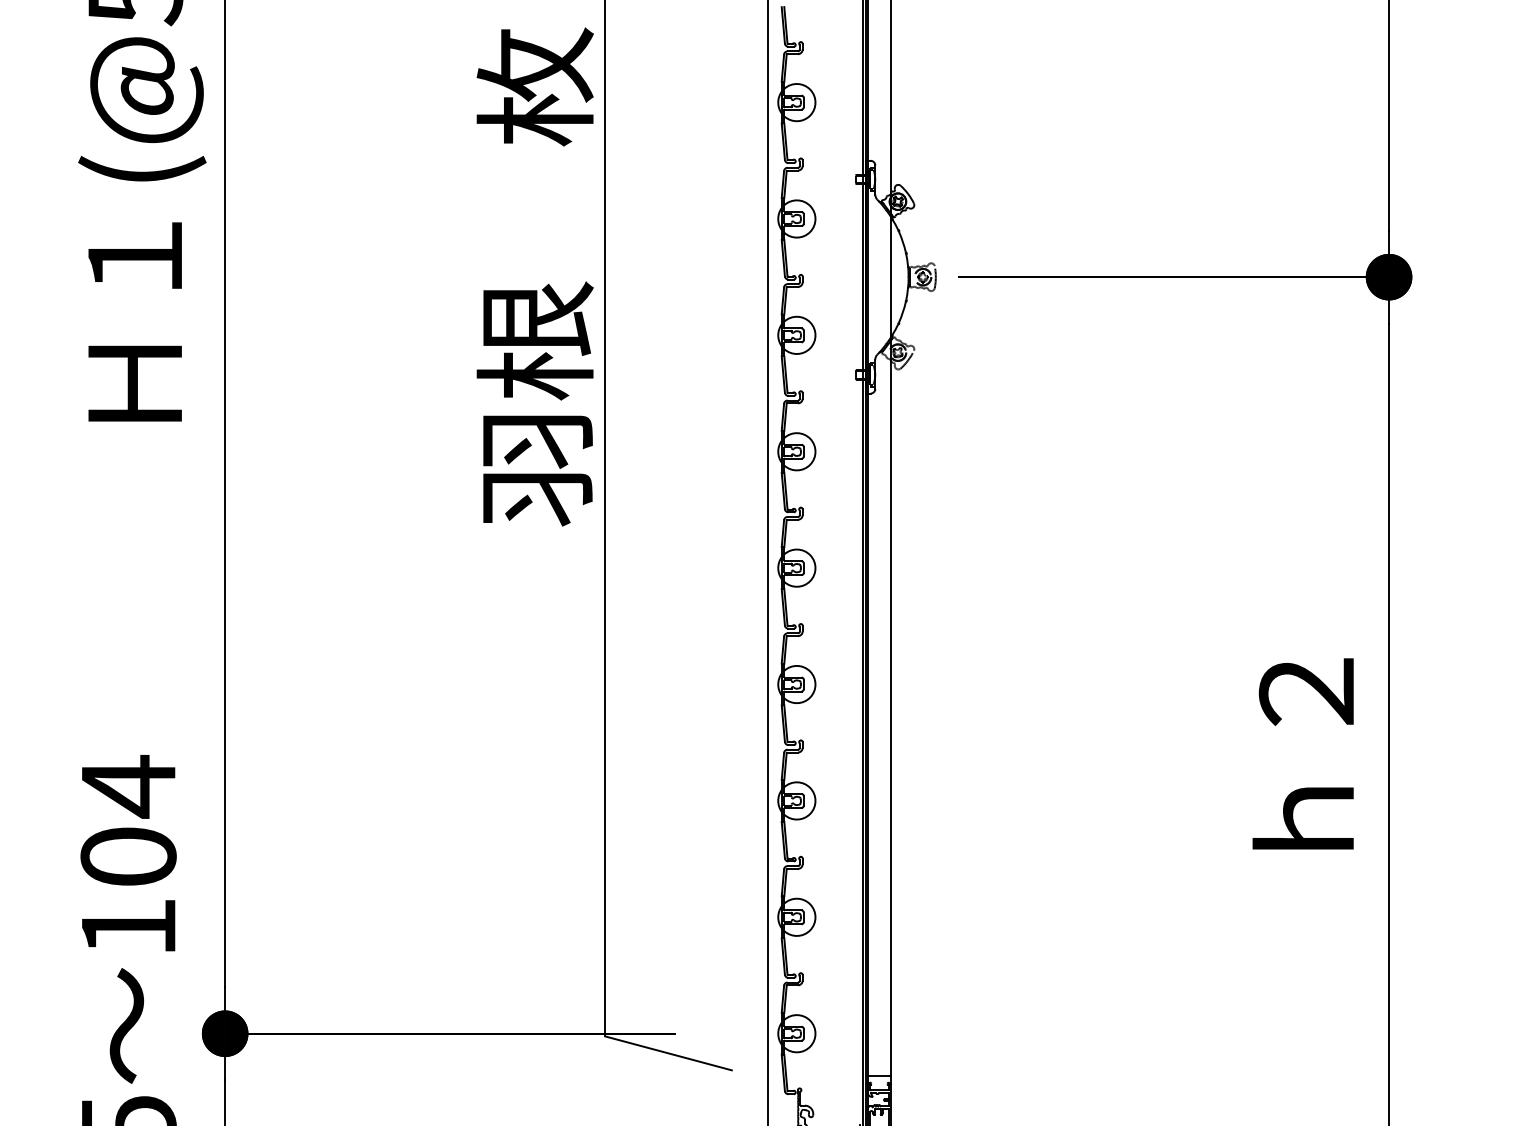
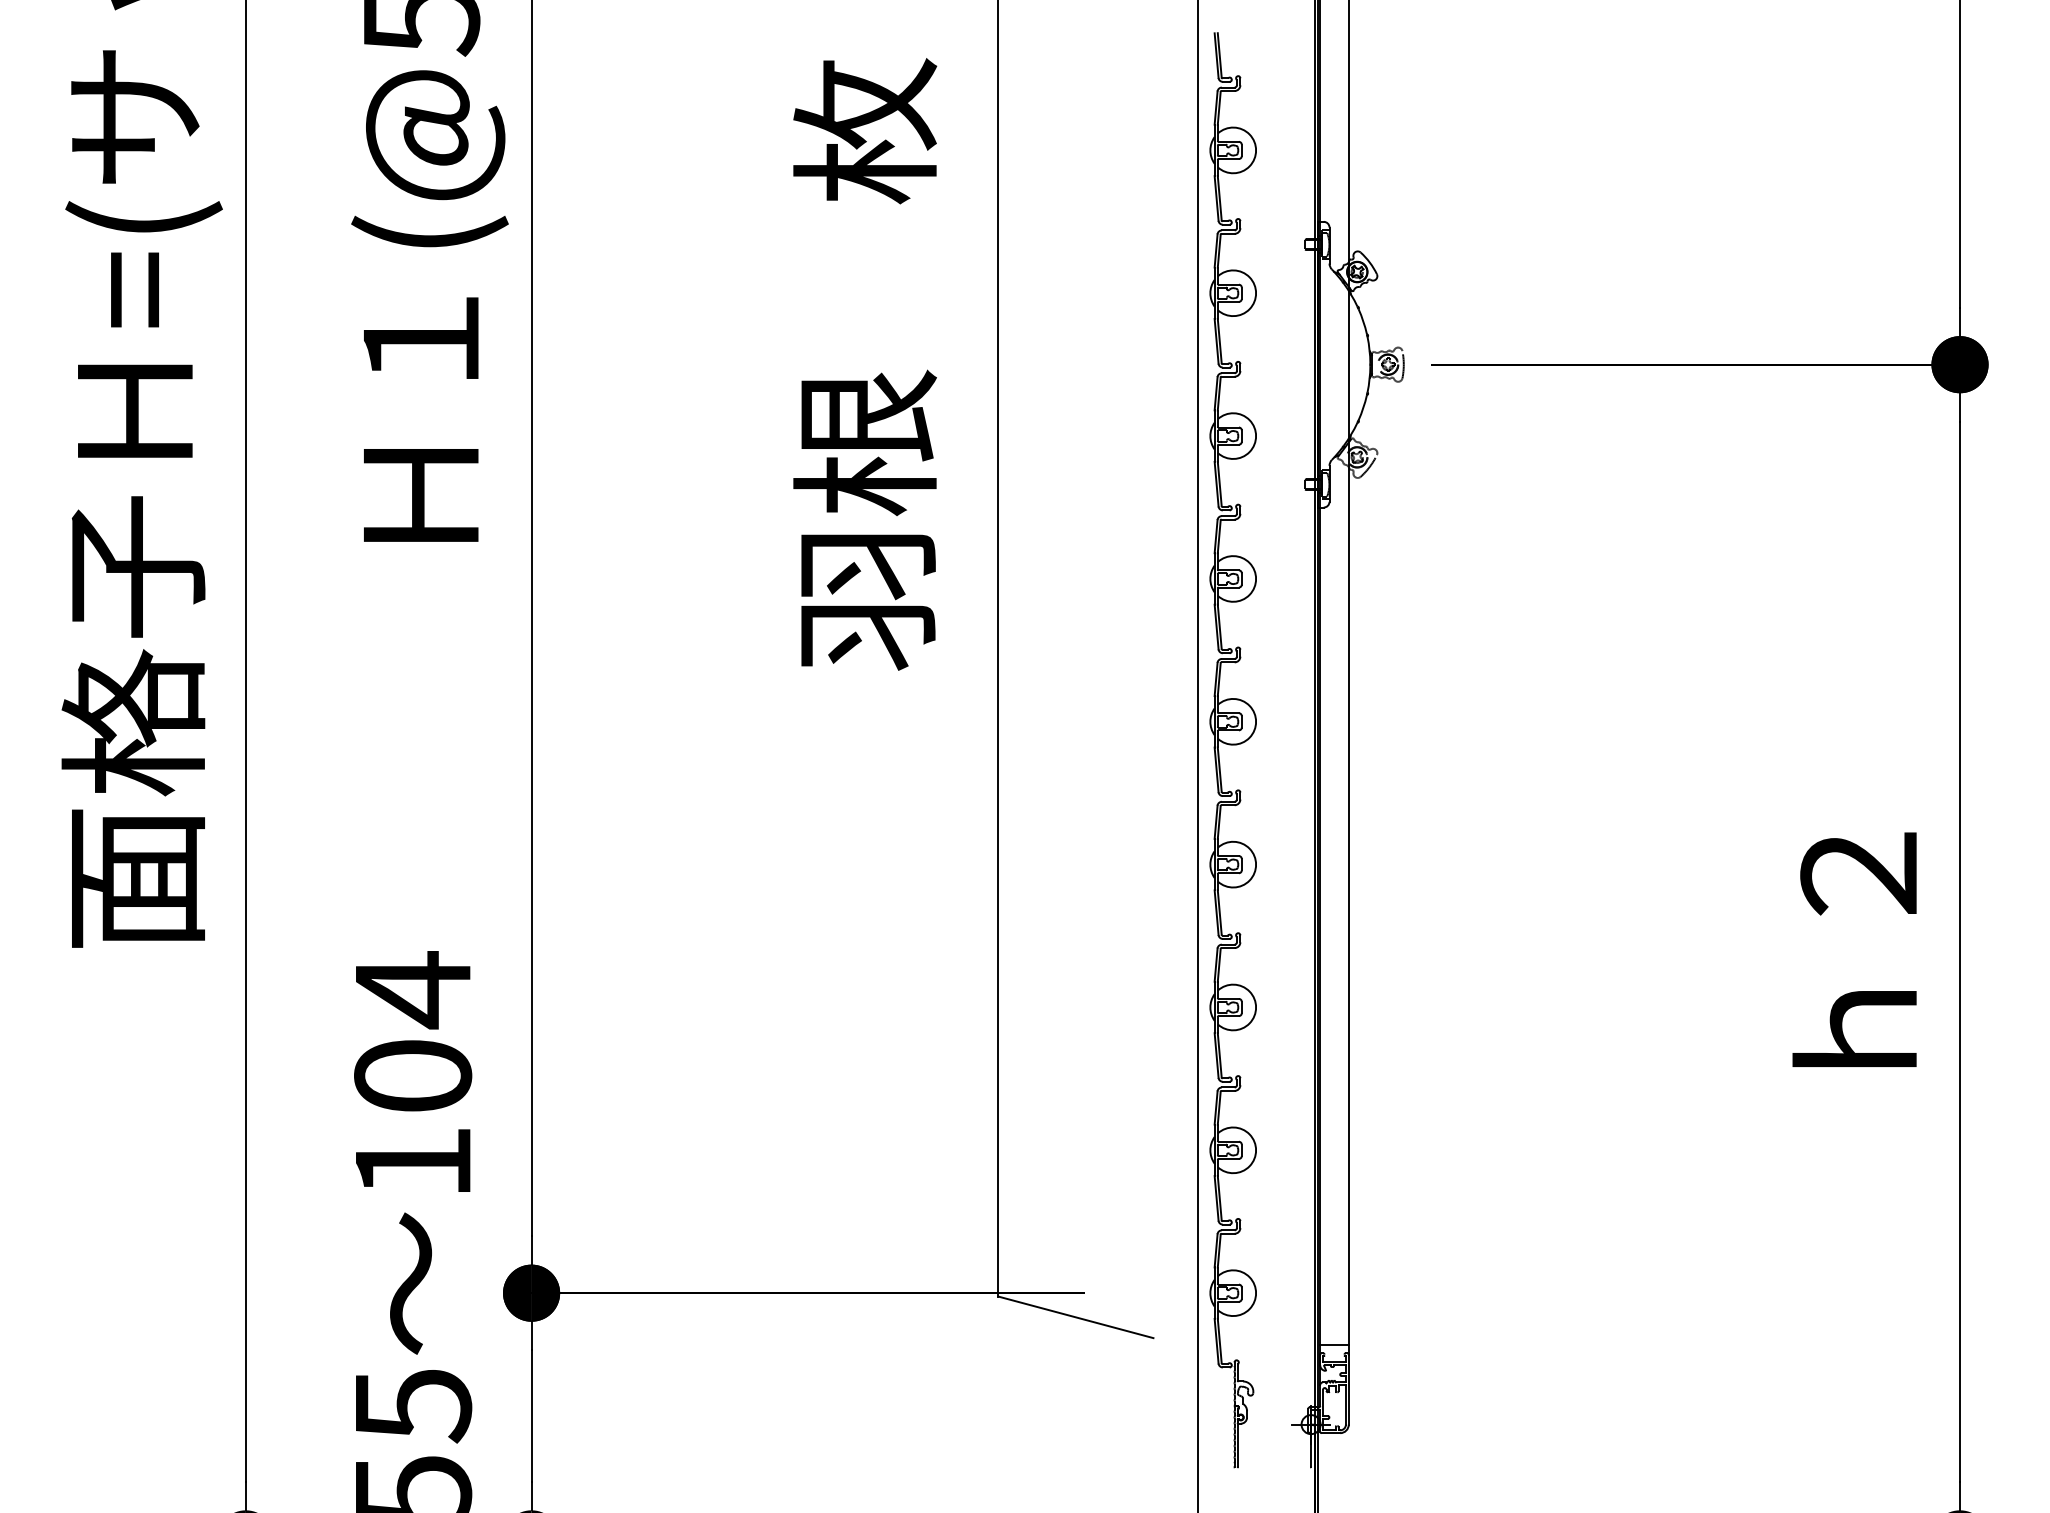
text: (535, 277) -> (865, 364), moved

